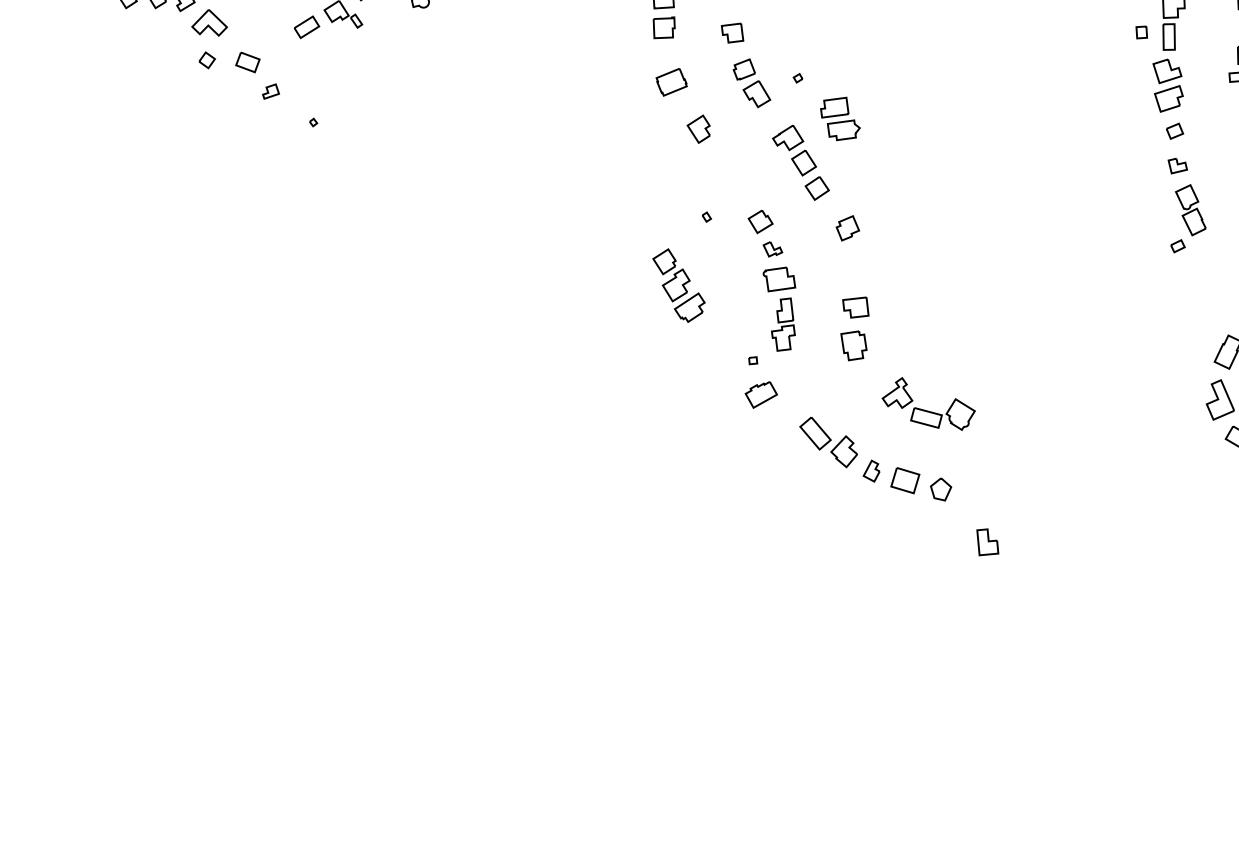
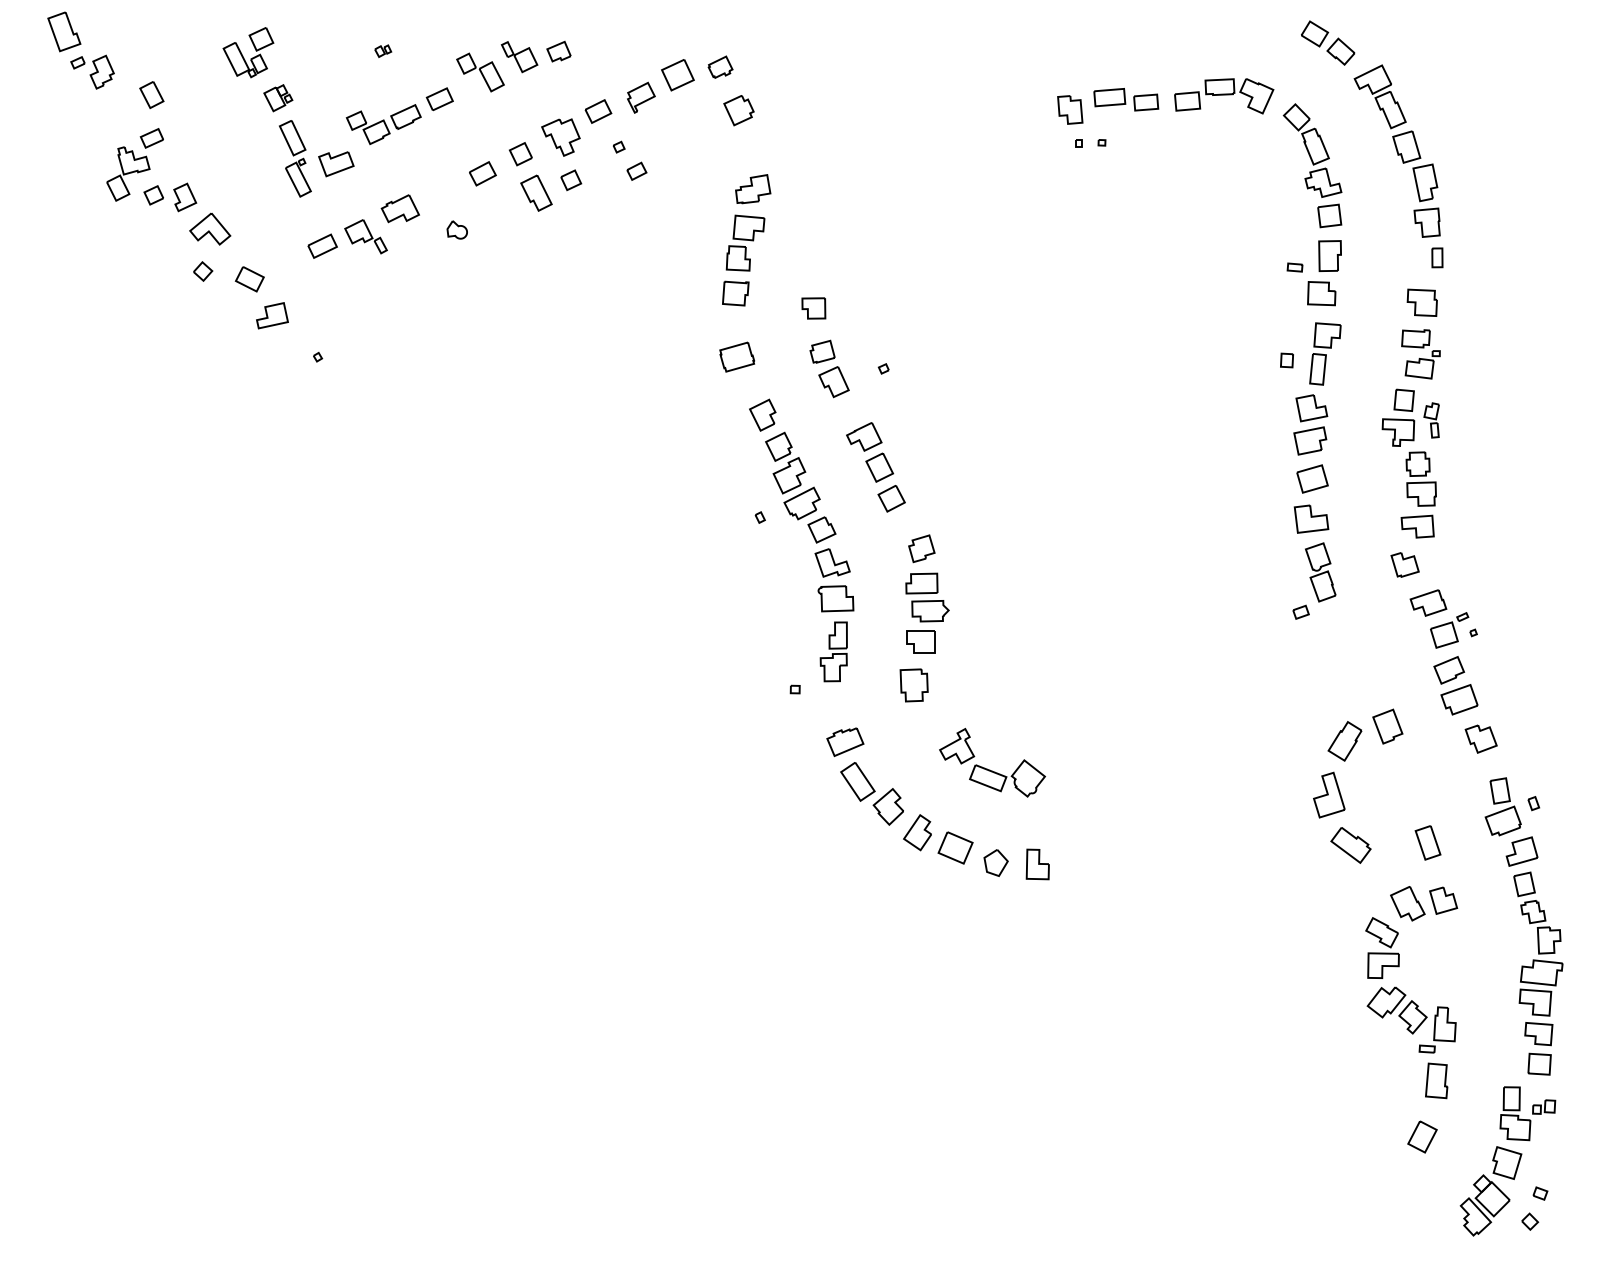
part: (270, 91) -> (272, 315), size x1.67
part: (840, 119) -> (927, 597), moved
part: (1174, 130) -> (1312, 478), size x1.67
part: (1177, 165) -> (1311, 518), size x1.67
part: (772, 248) -> (832, 562), size x1.67
part: (679, 285) -> (792, 475), moved
part: (761, 395) -> (845, 742), moved
part: (871, 471) -> (917, 832), size x1.43
part: (987, 542) -> (1037, 864), moved

